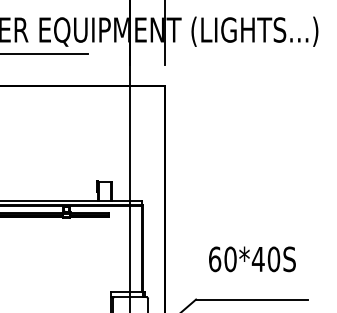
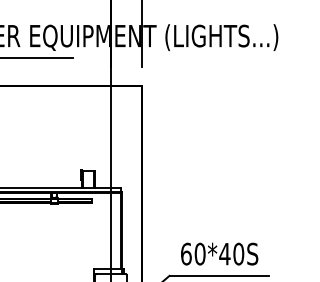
text: (252, 258) -> (219, 253), moved

